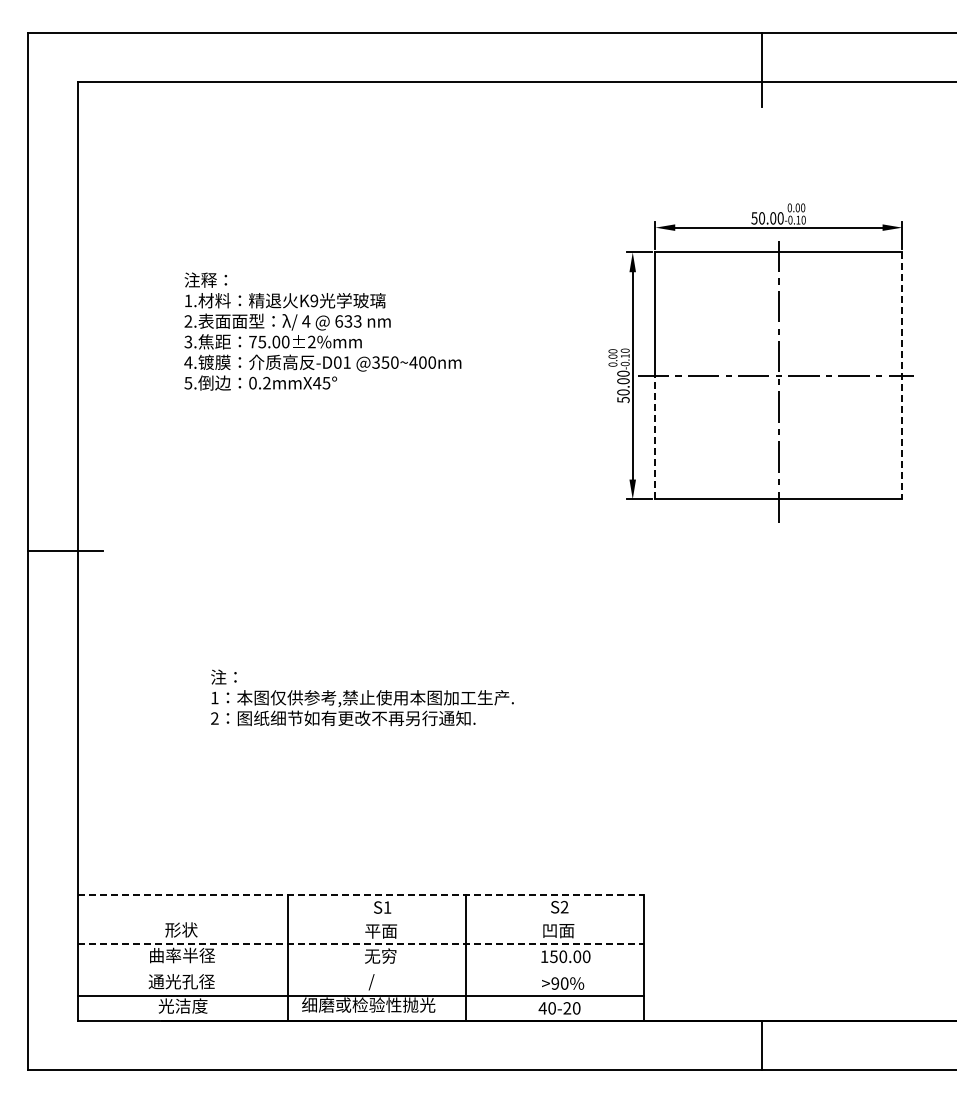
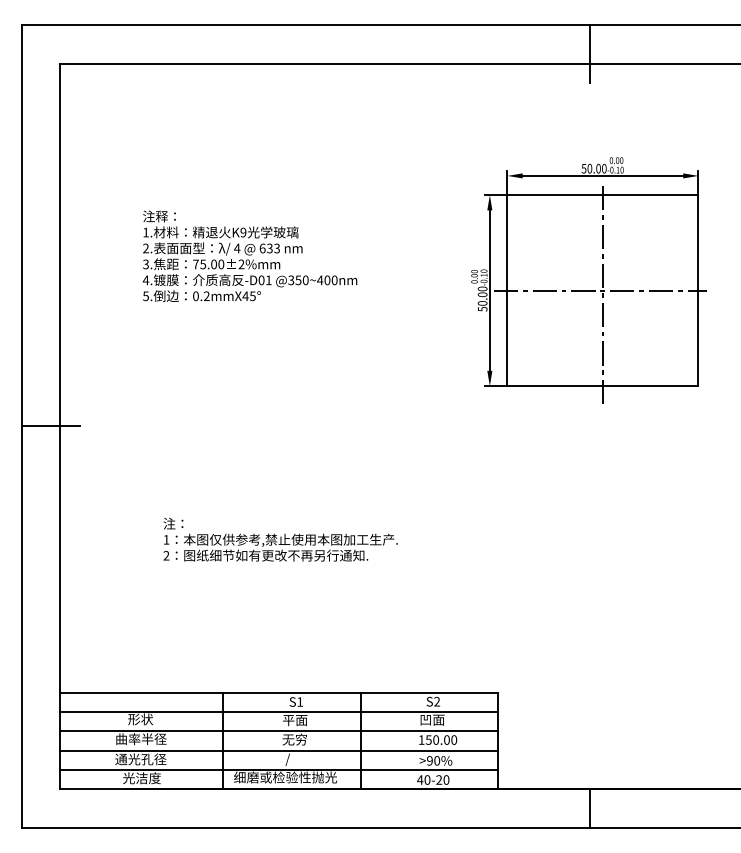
line: (902, 376) -> (698, 291), dashed -> solid
line: (655, 437) -> (507, 338), dashed -> solid
line: (361, 895) -> (279, 692), dashed -> solid
line: (360, 920) -> (279, 712), added
line: (361, 944) -> (279, 730), dashed -> solid
line: (360, 971) -> (279, 751), added

